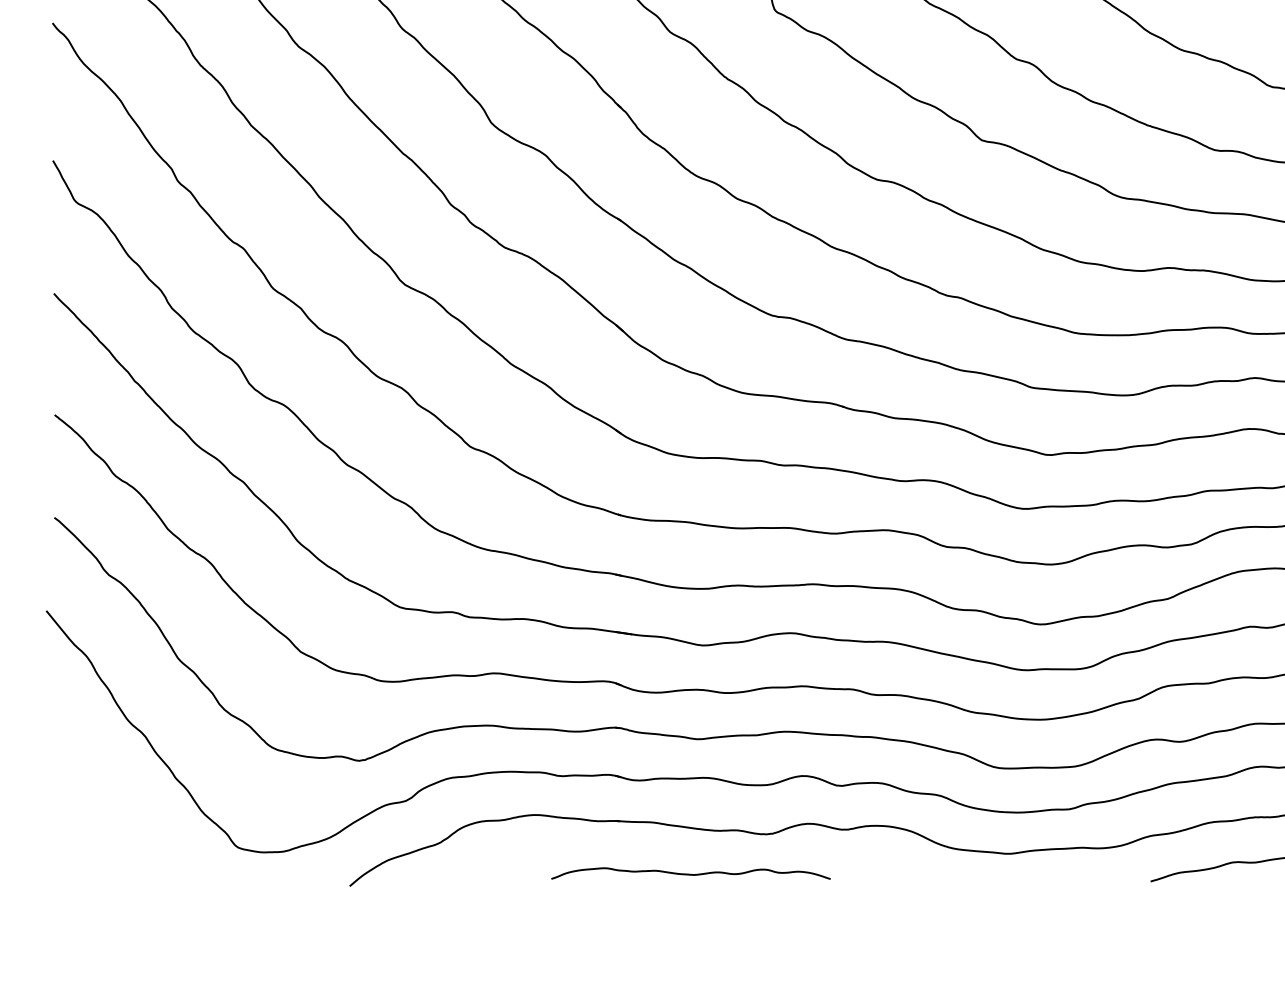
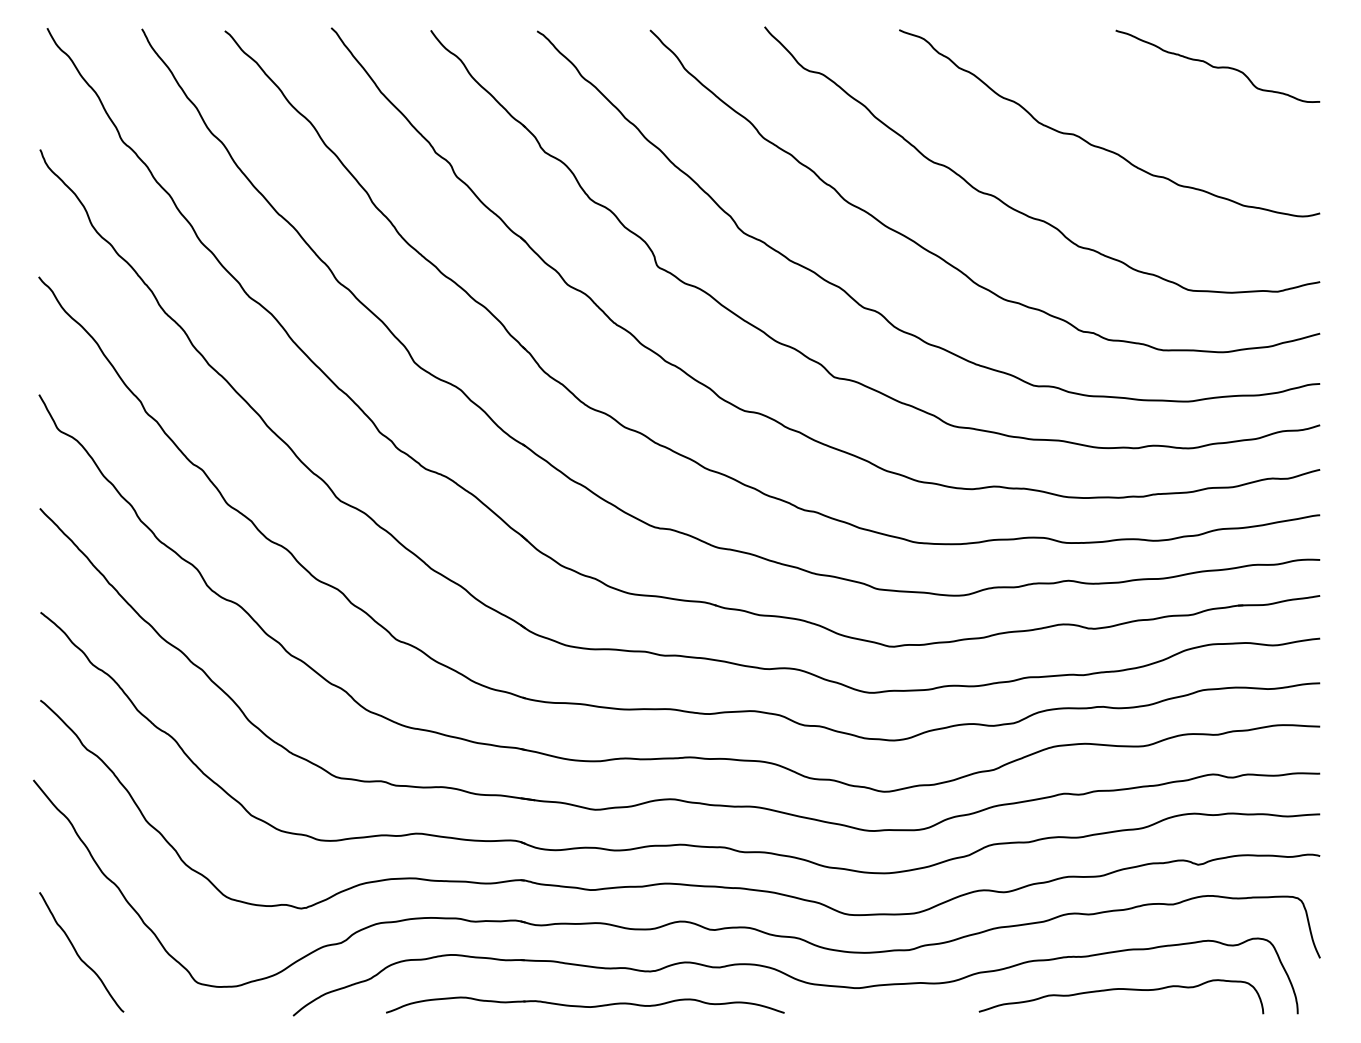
curve: (98, 814) -> (78, 954), added
part: (691, 872) -> (585, 1004), size x1.67

